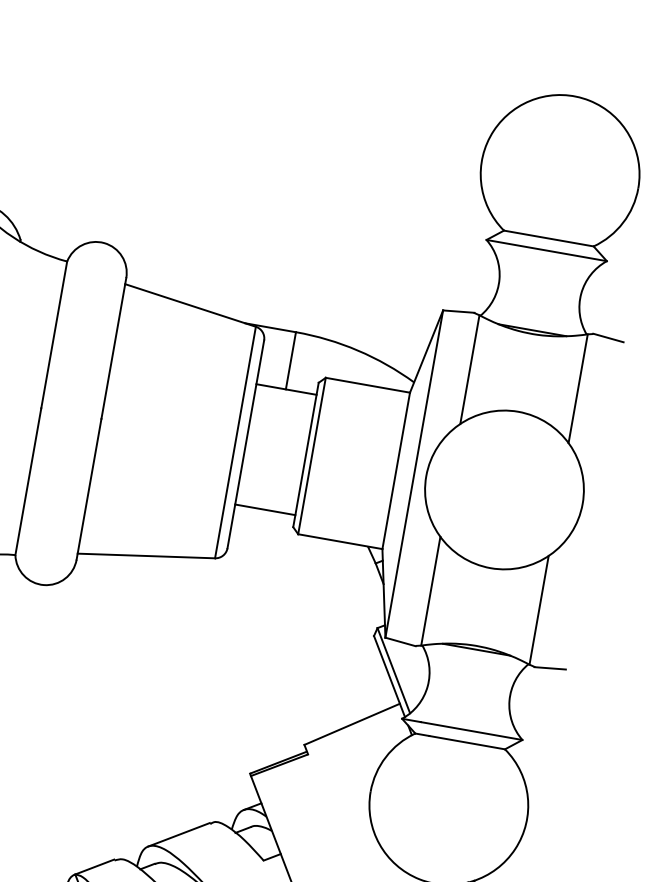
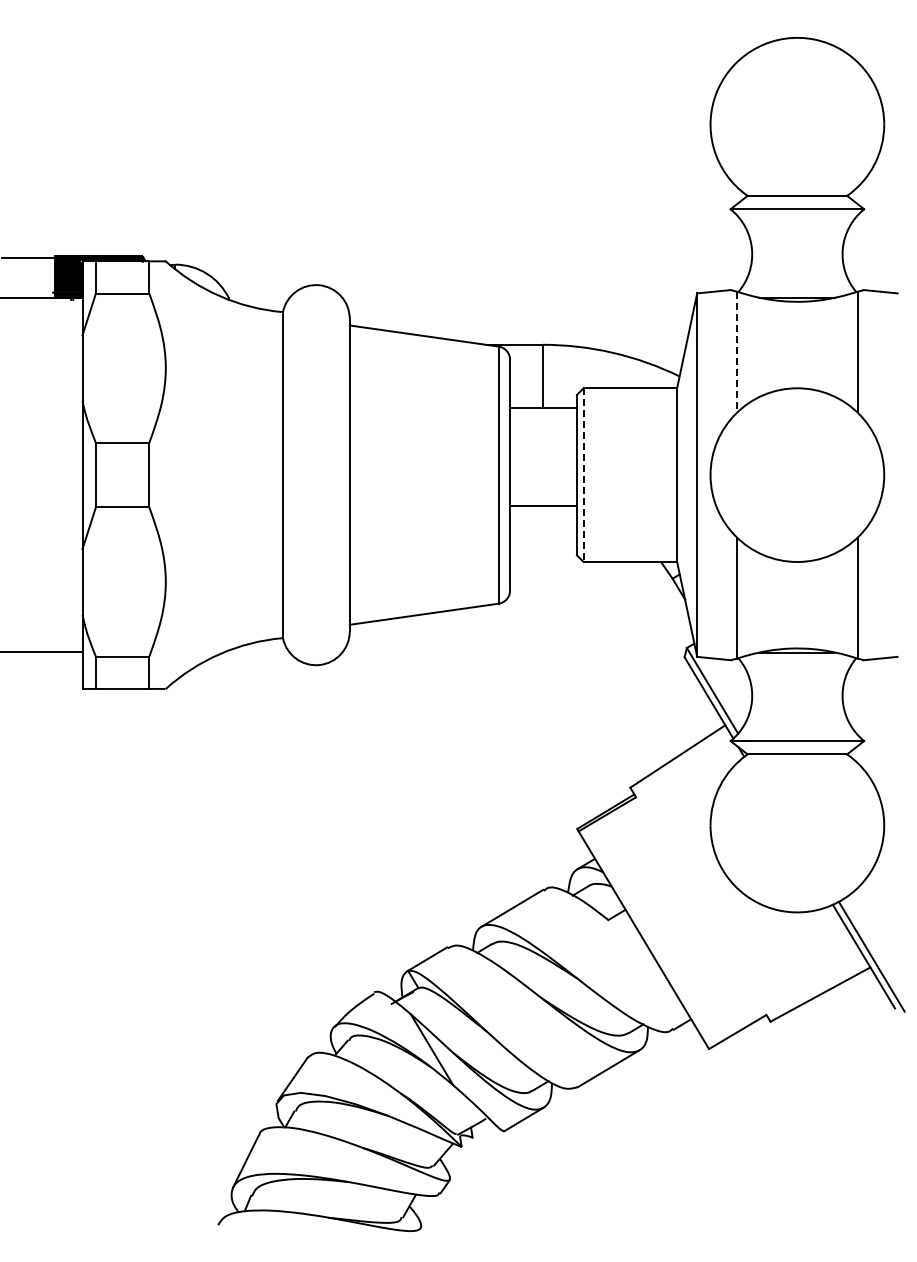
line: (470, 370) -> (737, 352), solid -> dashed
line: (311, 456) -> (583, 475), solid -> dashed
line: (265, 509) -> (543, 505), moved

